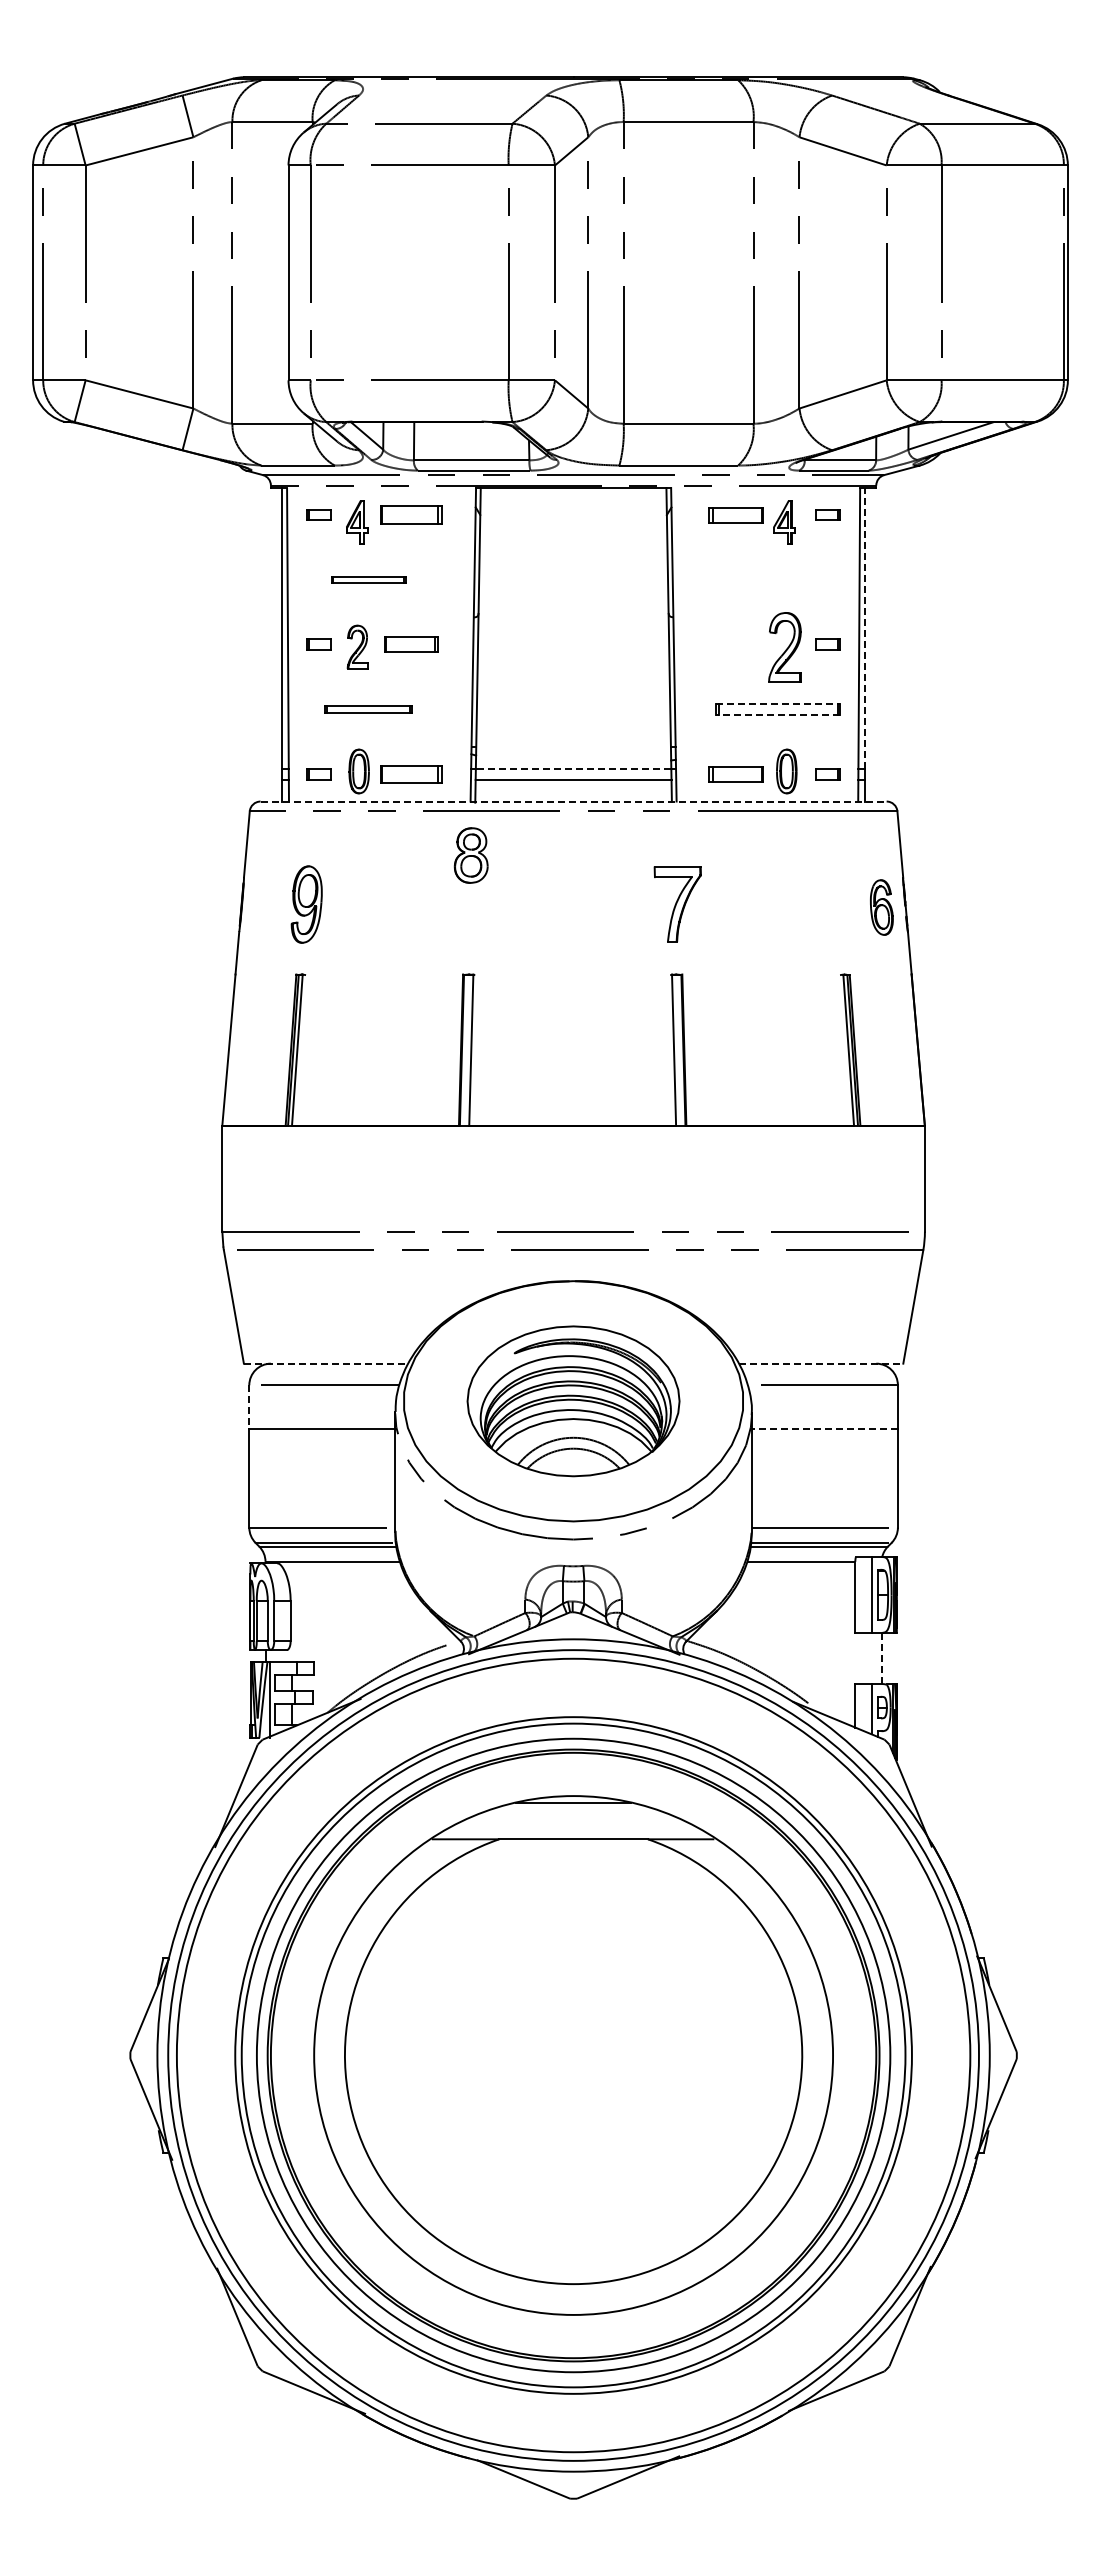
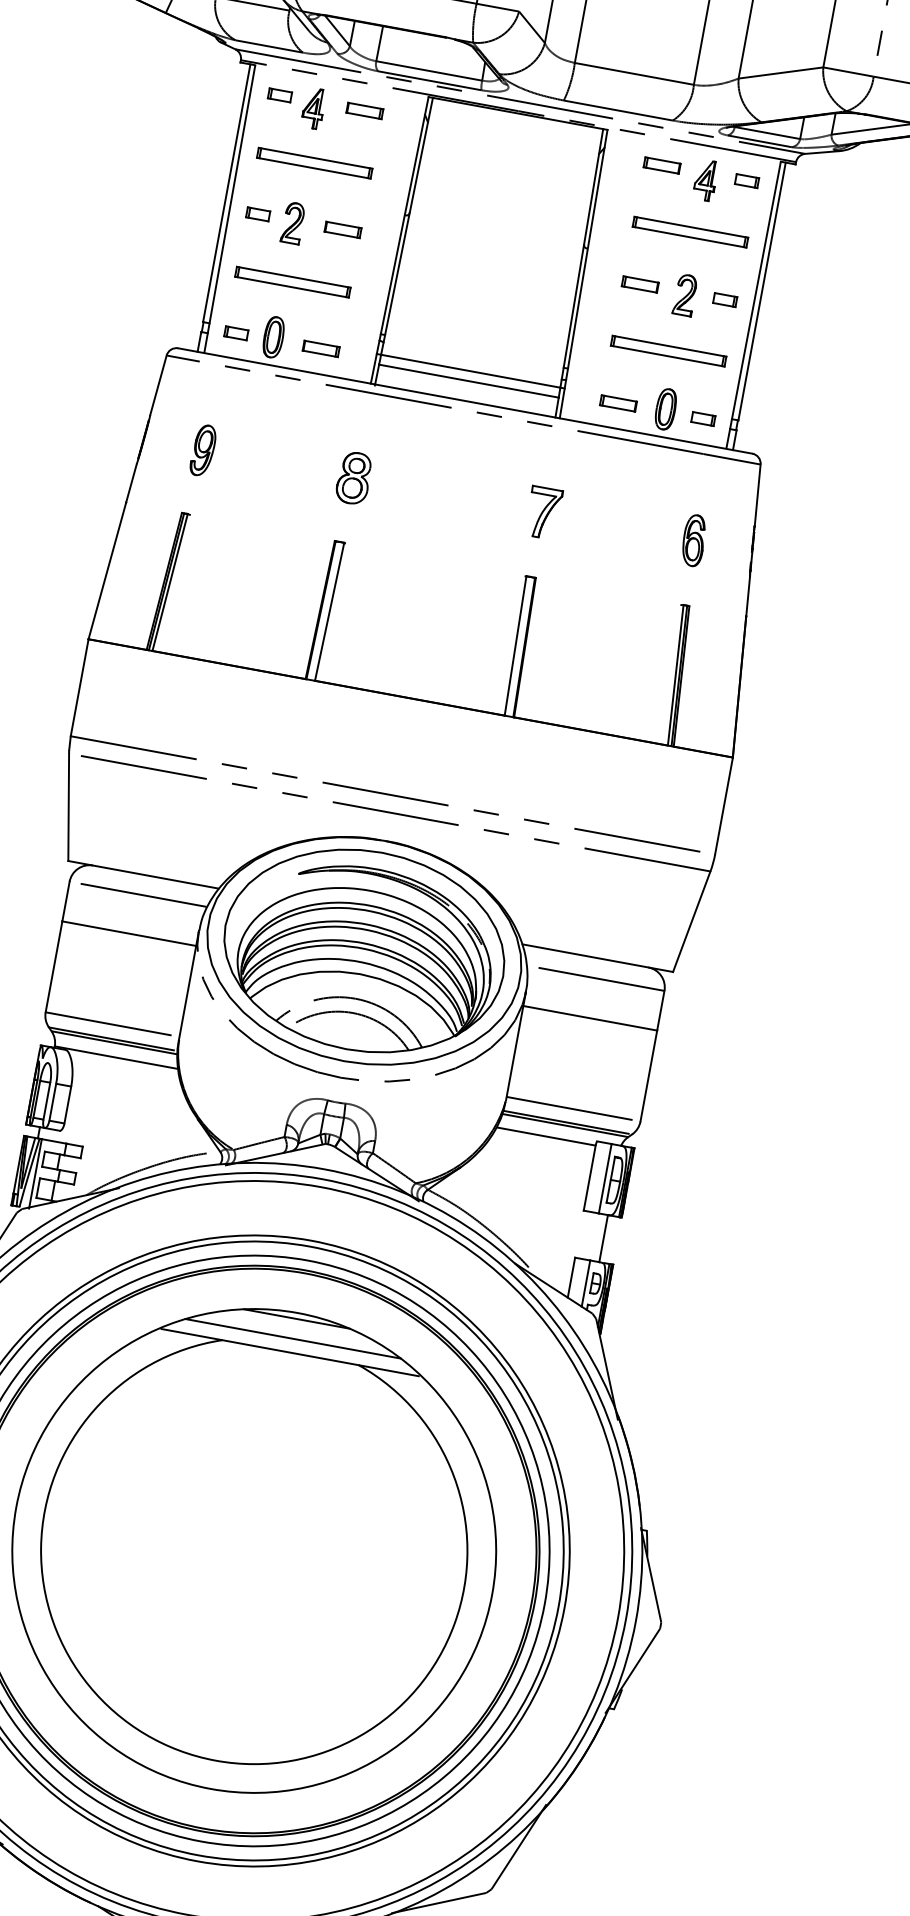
part: (411, 514) -> (364, 110), size x0.62
part: (735, 514) -> (662, 164), size x0.71
part: (368, 579) -> (314, 162), size x1.67
part: (777, 579) -> (689, 231), added
line: (865, 628) -> (762, 291), dashed -> solid
part: (411, 644) -> (343, 229), size x0.71
part: (735, 644) -> (640, 284), added
part: (784, 646) -> (684, 294), size x0.62
line: (778, 704) -> (669, 346), dashed -> solid
part: (368, 709) -> (292, 282), size x1.43
line: (778, 715) -> (667, 356), dashed -> solid
line: (573, 769) -> (470, 371), dashed -> solid
part: (411, 774) -> (321, 348), size x0.62
part: (735, 774) -> (618, 403), size x0.71
line: (574, 801) -> (466, 401), dashed -> solid
part: (470, 855) -> (353, 478), moved
part: (677, 903) -> (543, 511), size x0.71
part: (306, 904) -> (203, 450), size x0.71
part: (881, 907) -> (693, 540), moved
line: (325, 1363) -> (143, 874), dashed -> solid
line: (821, 1363) -> (598, 958), dashed -> solid
part: (573, 1401) -> (364, 951), size x1.43
line: (249, 1406) -> (66, 901), dashed -> solid
line: (824, 1428) -> (589, 1018), dashed -> solid
line: (881, 1658) -> (603, 1238), dashed -> solid
line: (573, 1824) -> (293, 1339), added

